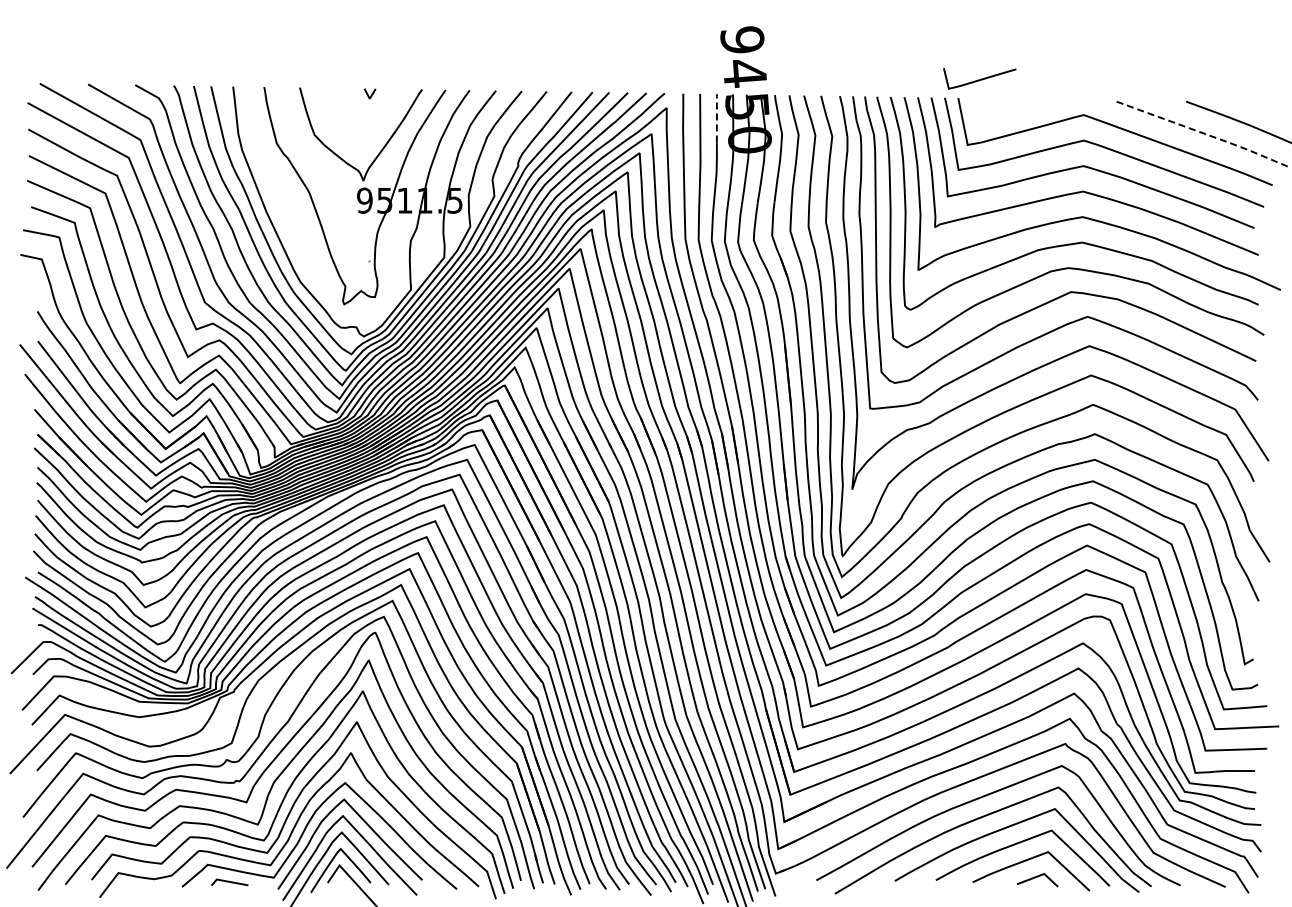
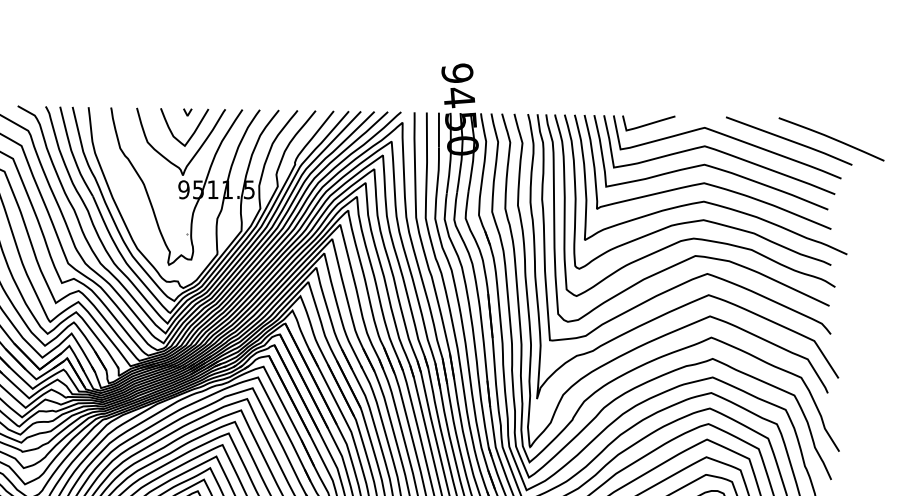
curve: (979, 79) -> (648, 123), moved
line: (716, 116) -> (438, 128), dashed -> solid
curve: (376, 123) -> (192, 133), added
line: (1202, 132) -> (790, 140), dashed -> solid

